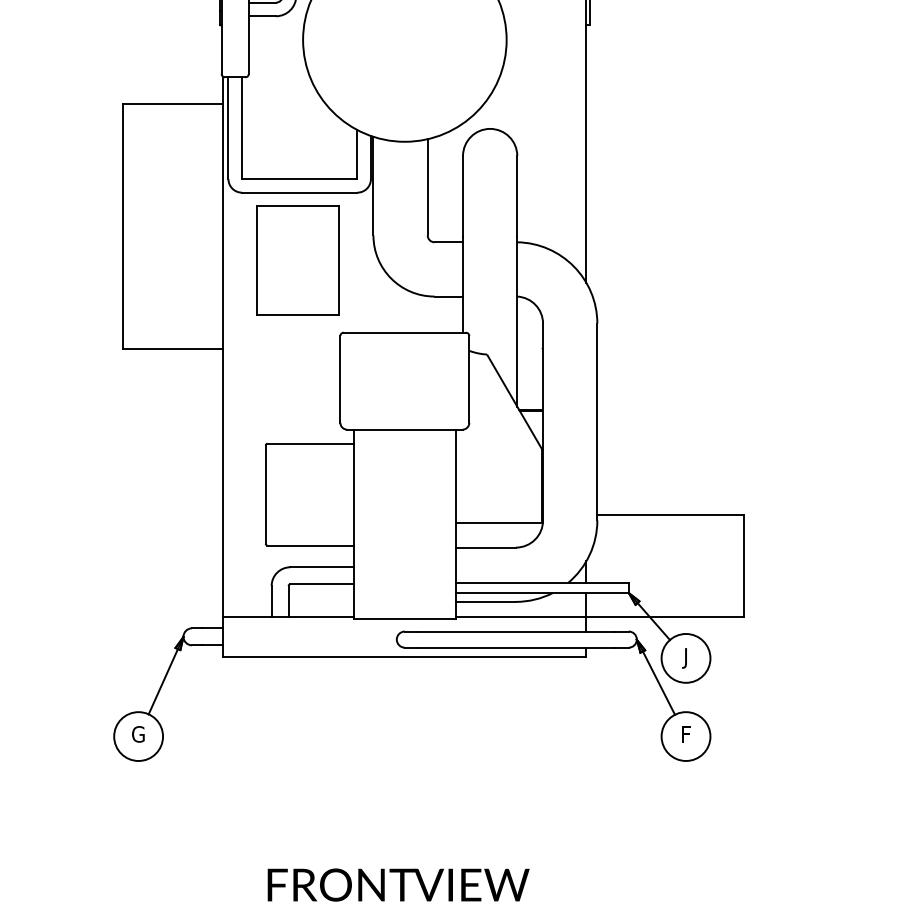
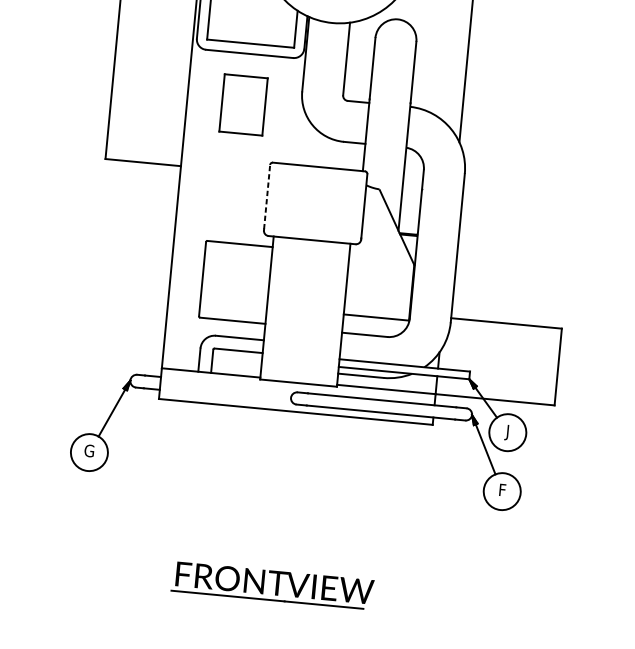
part: (297, 260) -> (243, 104), size x0.7
line: (340, 378) -> (267, 196), solid -> dashed

